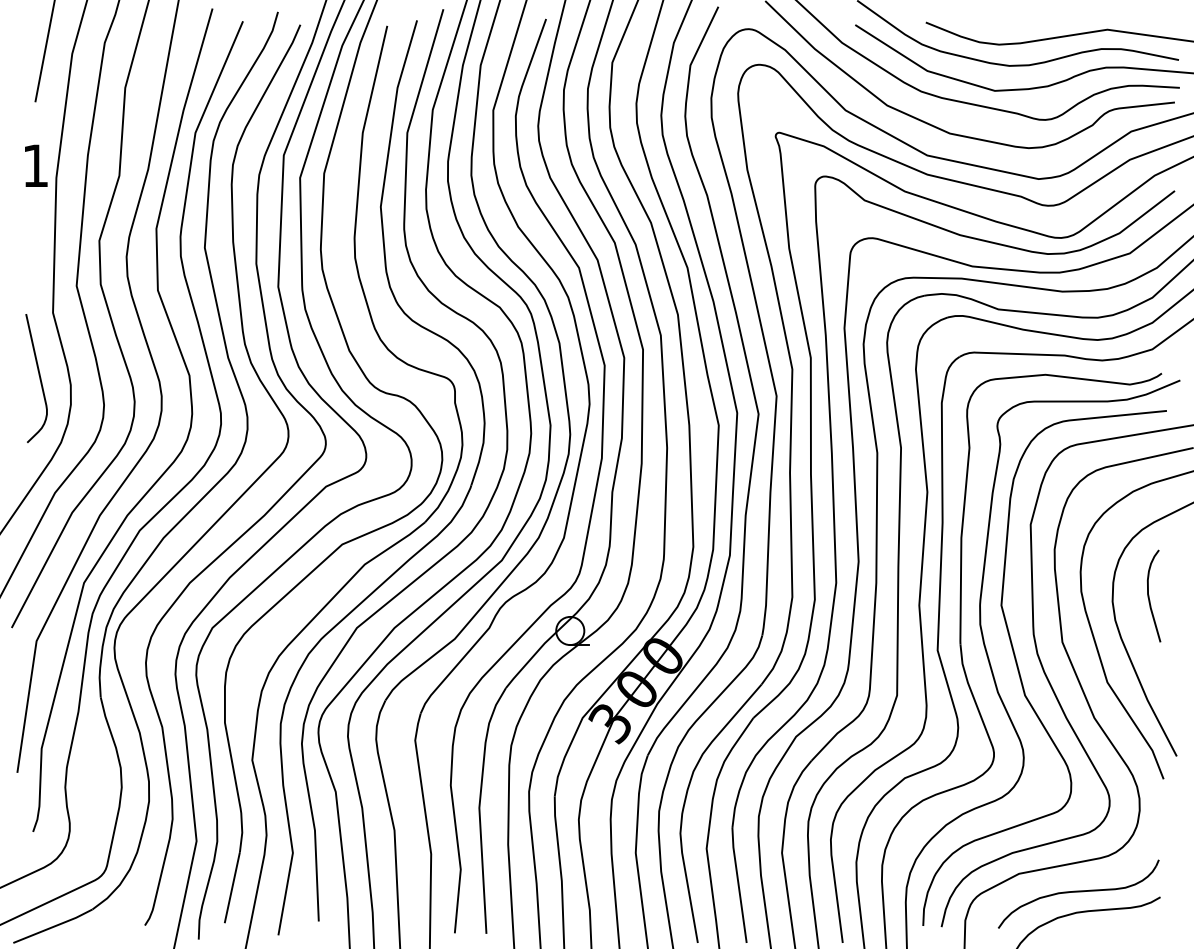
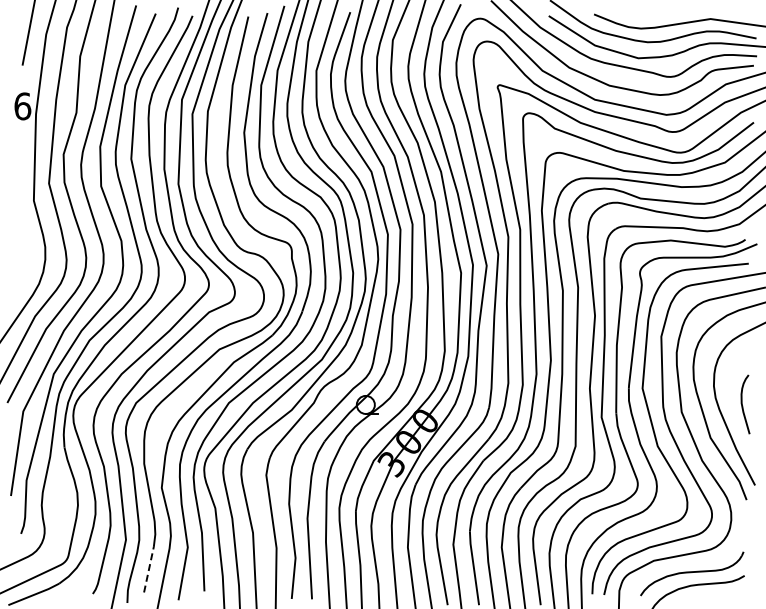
text: (35, 165) -> (22, 106), 1 -> 6
curve: (38, 377) -> (24, 242), removed
curve: (1150, 599) -> (743, 406), moved
line: (233, 887) -> (149, 569), solid -> dashed

